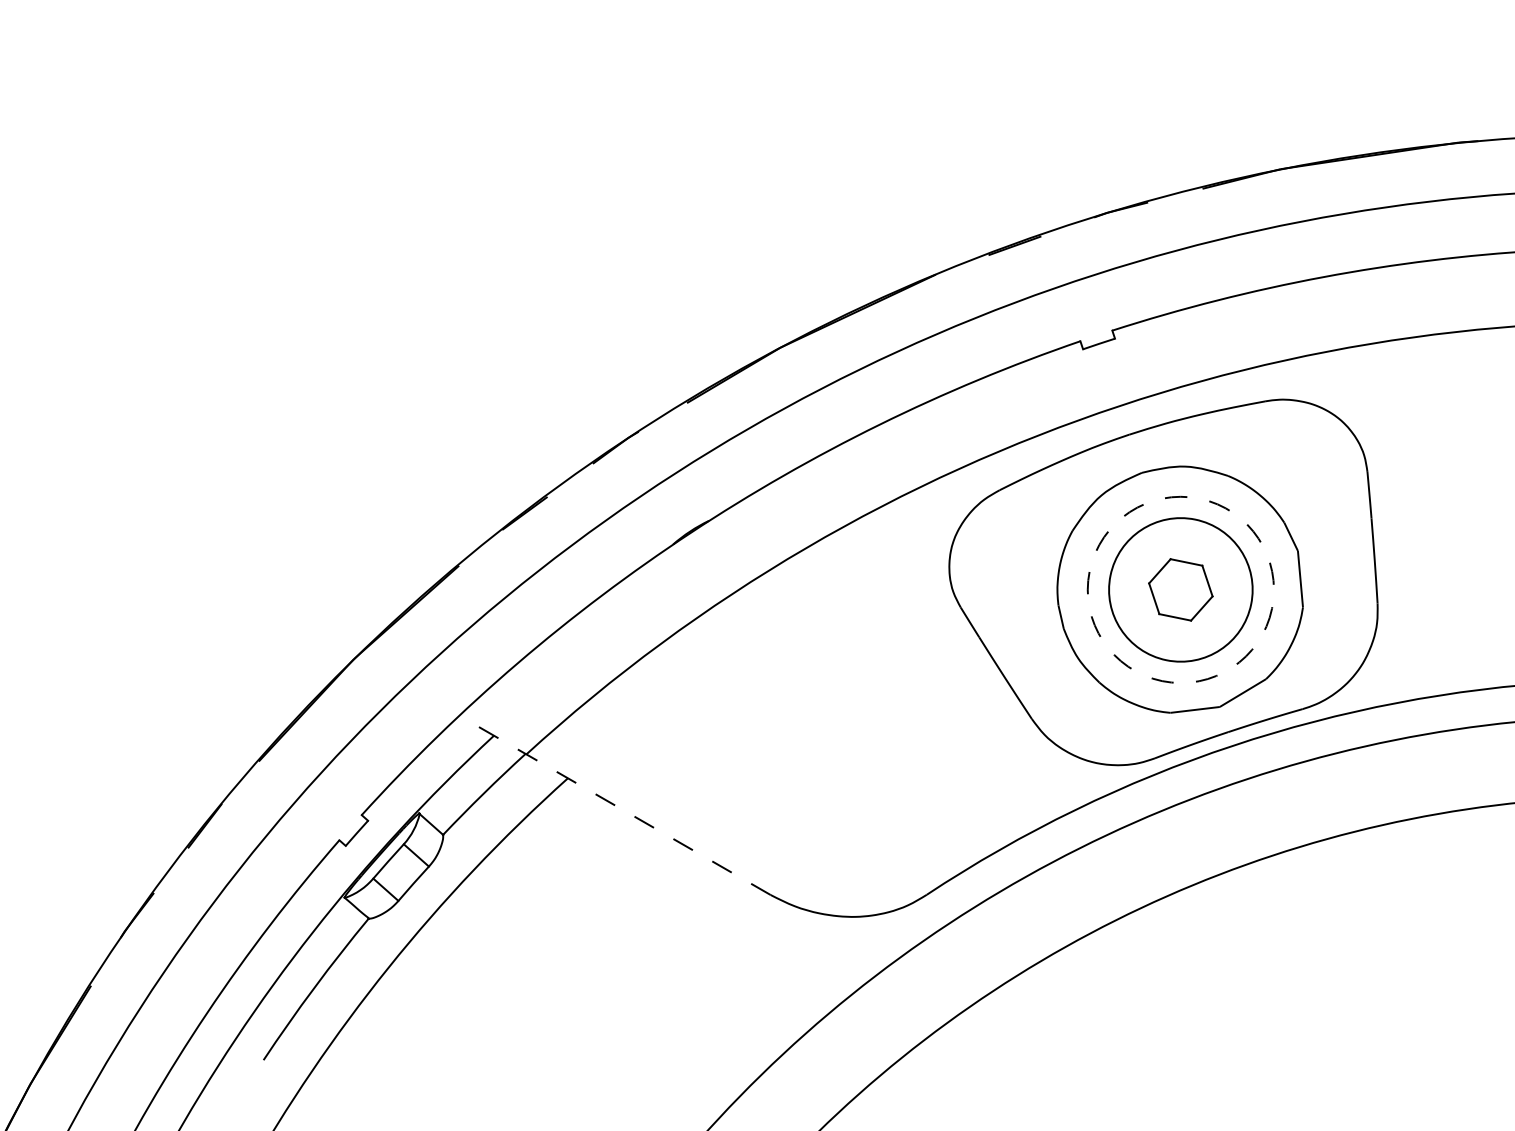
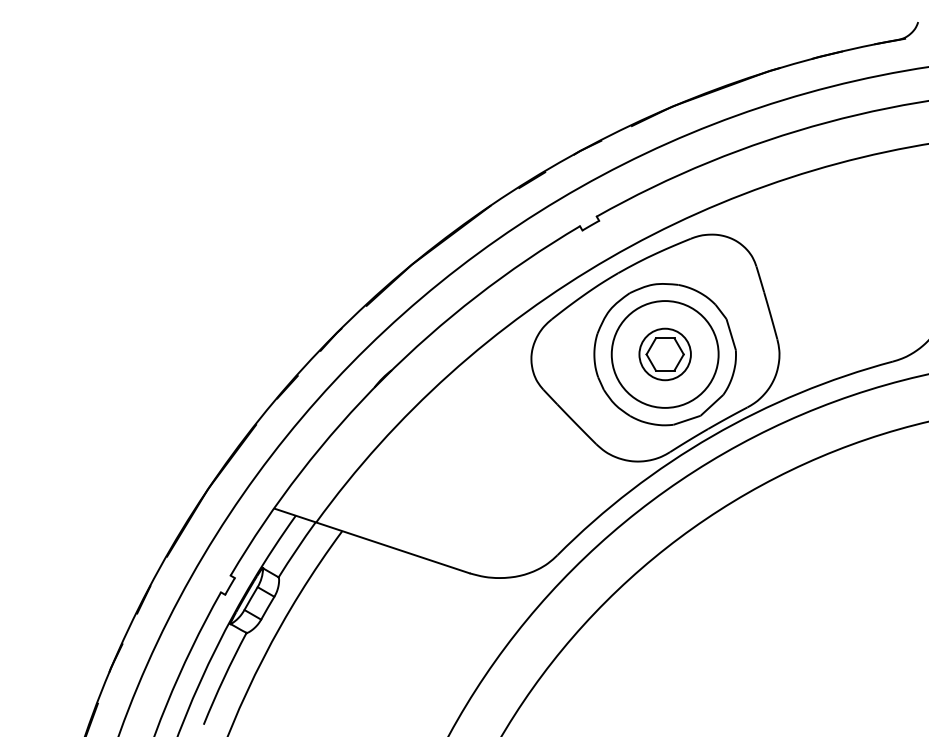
circle: (1179, 589) -> (664, 354), dashed -> solid
circle: (1179, 589) -> (664, 354), size x0.62
line: (615, 806) -> (372, 541), dashed -> solid

